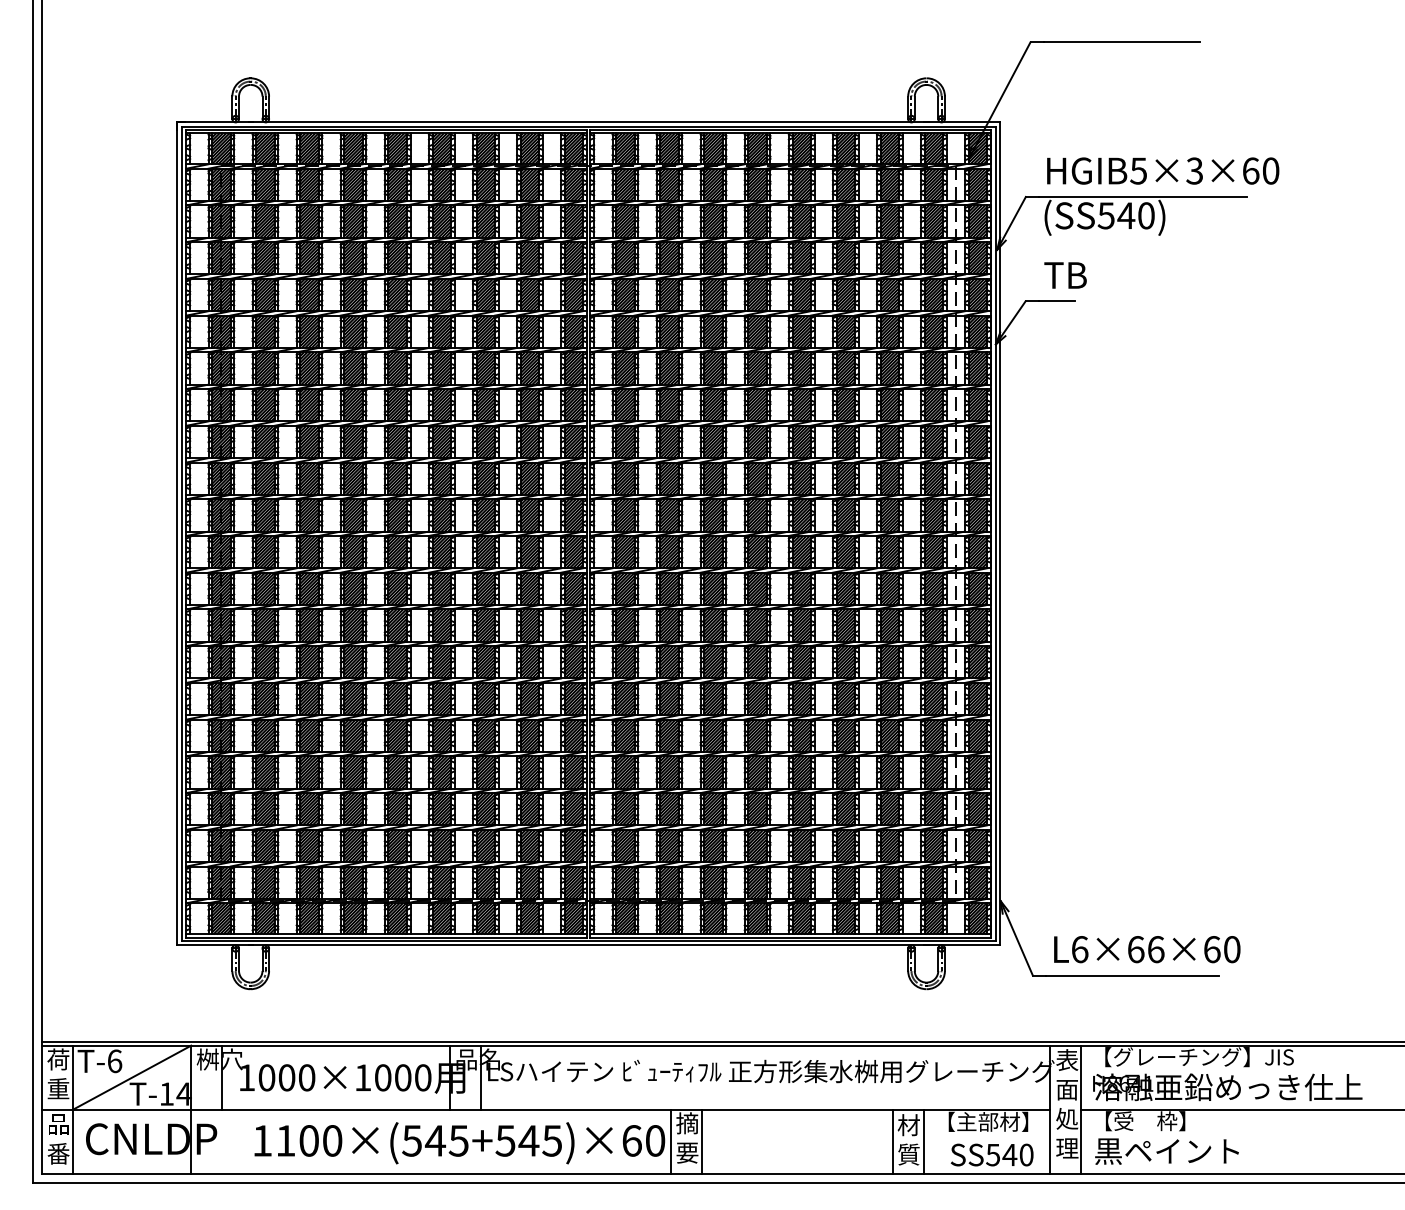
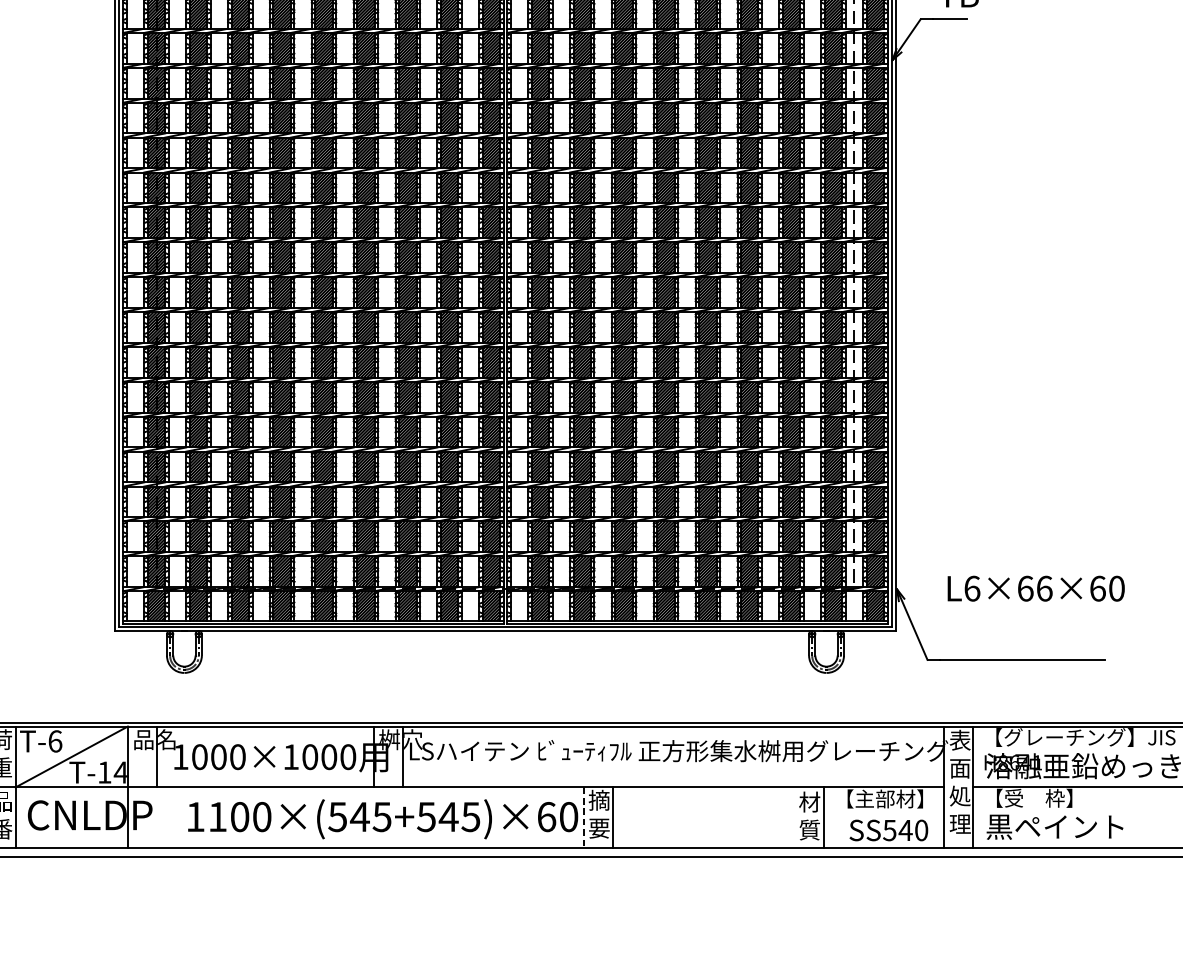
text: (1147, 949) -> (1036, 588), moved
text: (219, 1059) -> (154, 739), 桝穴 -> 品名
text: (478, 1059) -> (400, 739), 品名 -> 桝穴
line: (892, 1141) -> (794, 817), removed
line: (671, 1142) -> (584, 818), solid -> dashed

